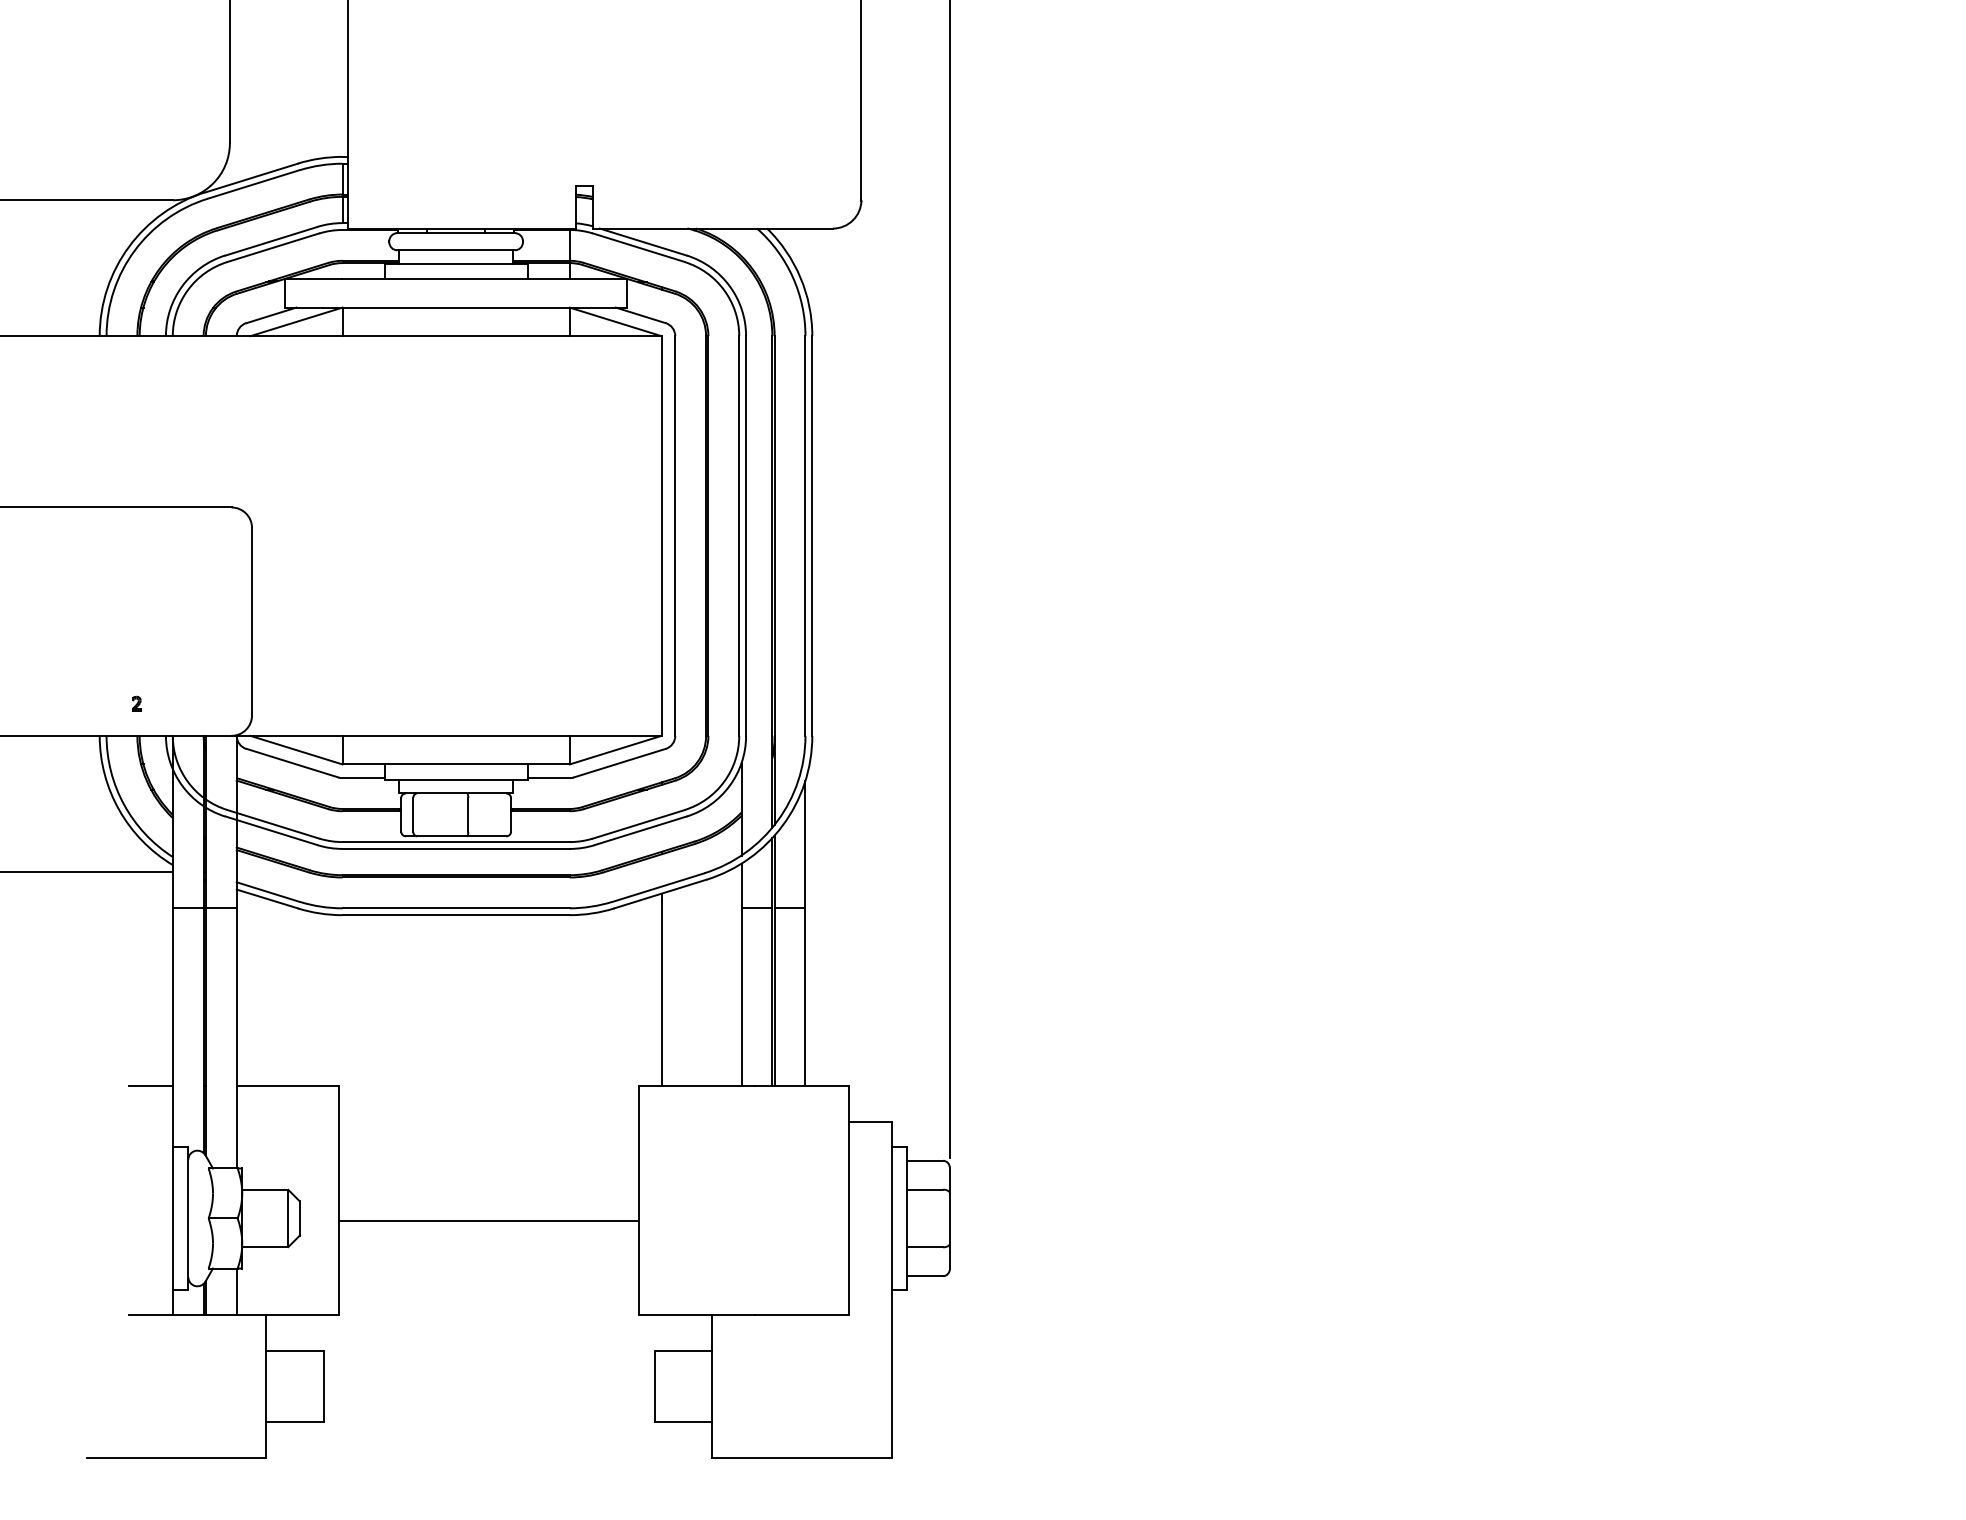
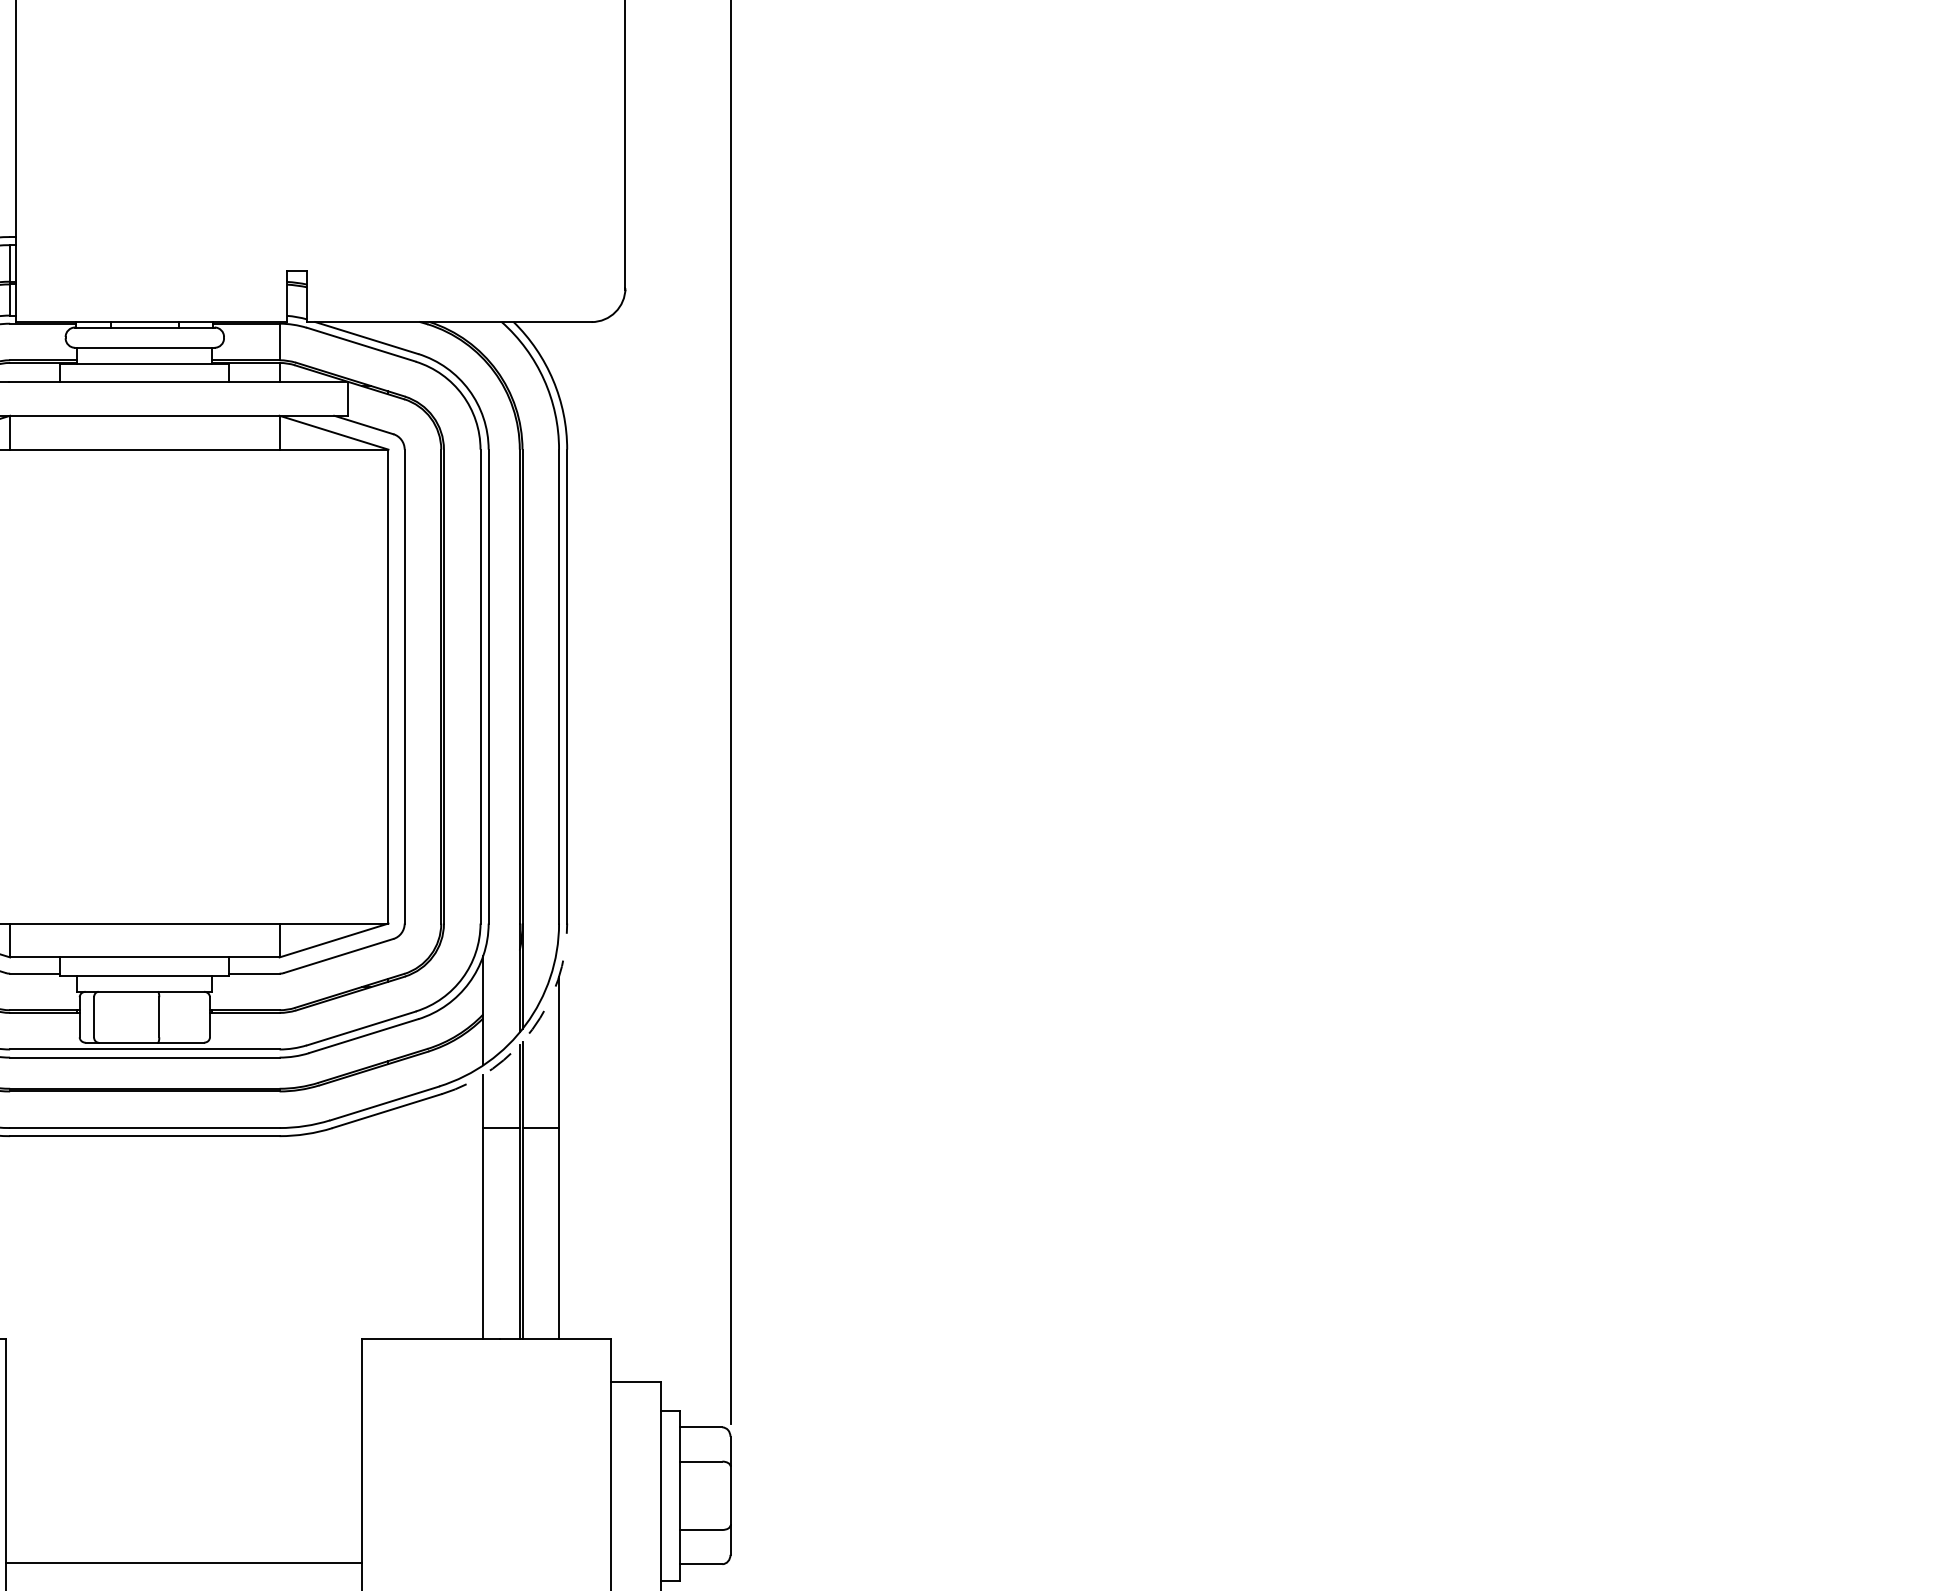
arc: (782, 825) -> (531, 1029), solid -> dashed
line: (661, 989) -> (388, 1224), removed
line: (489, 1221) -> (184, 1563), moved

